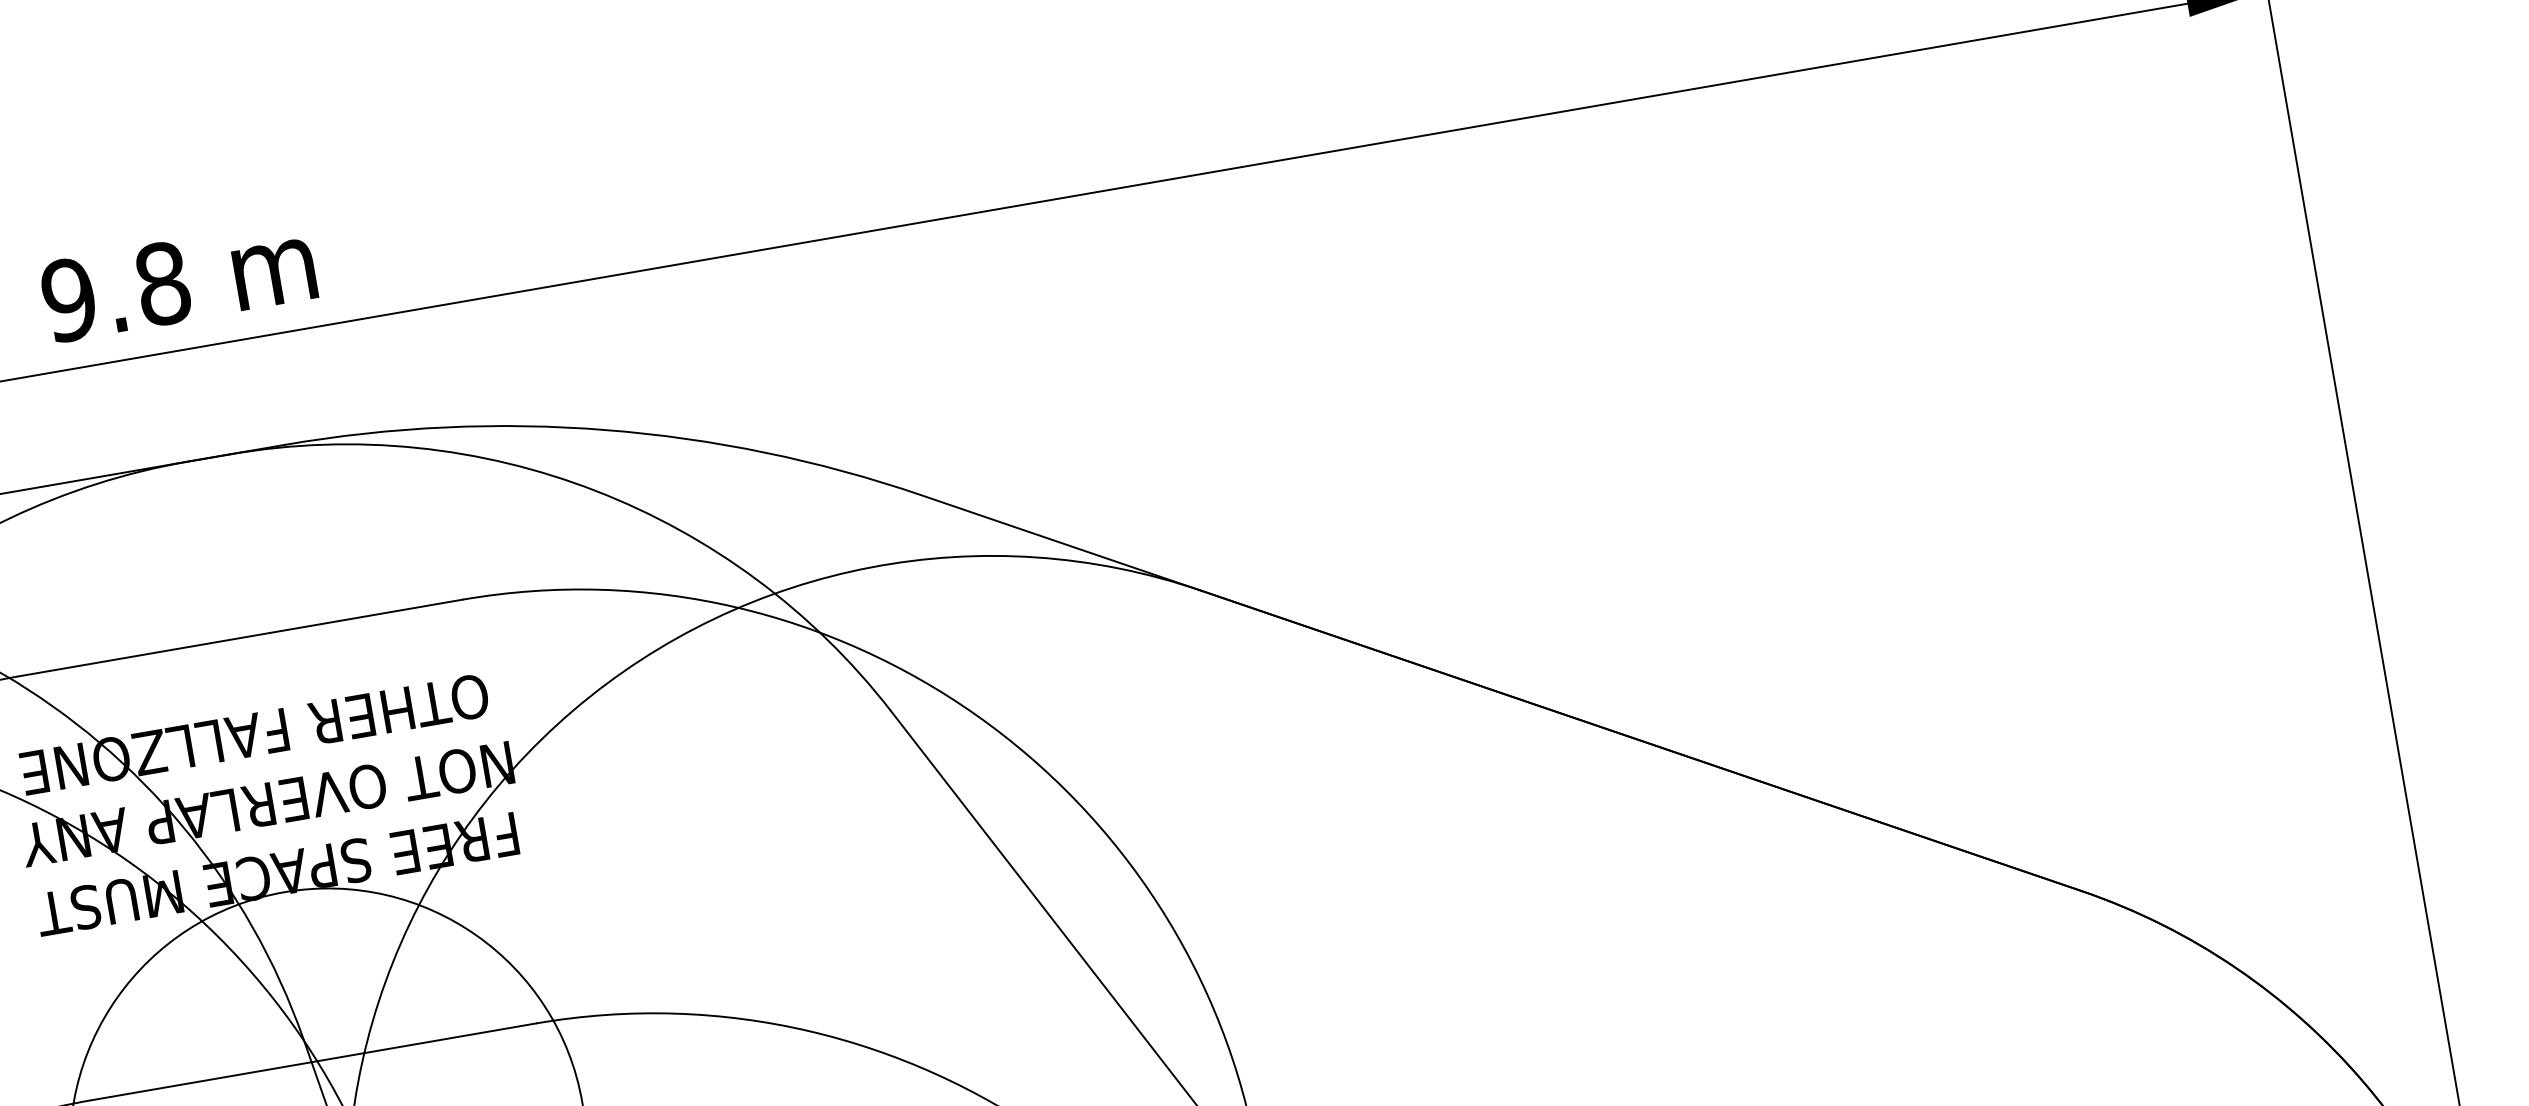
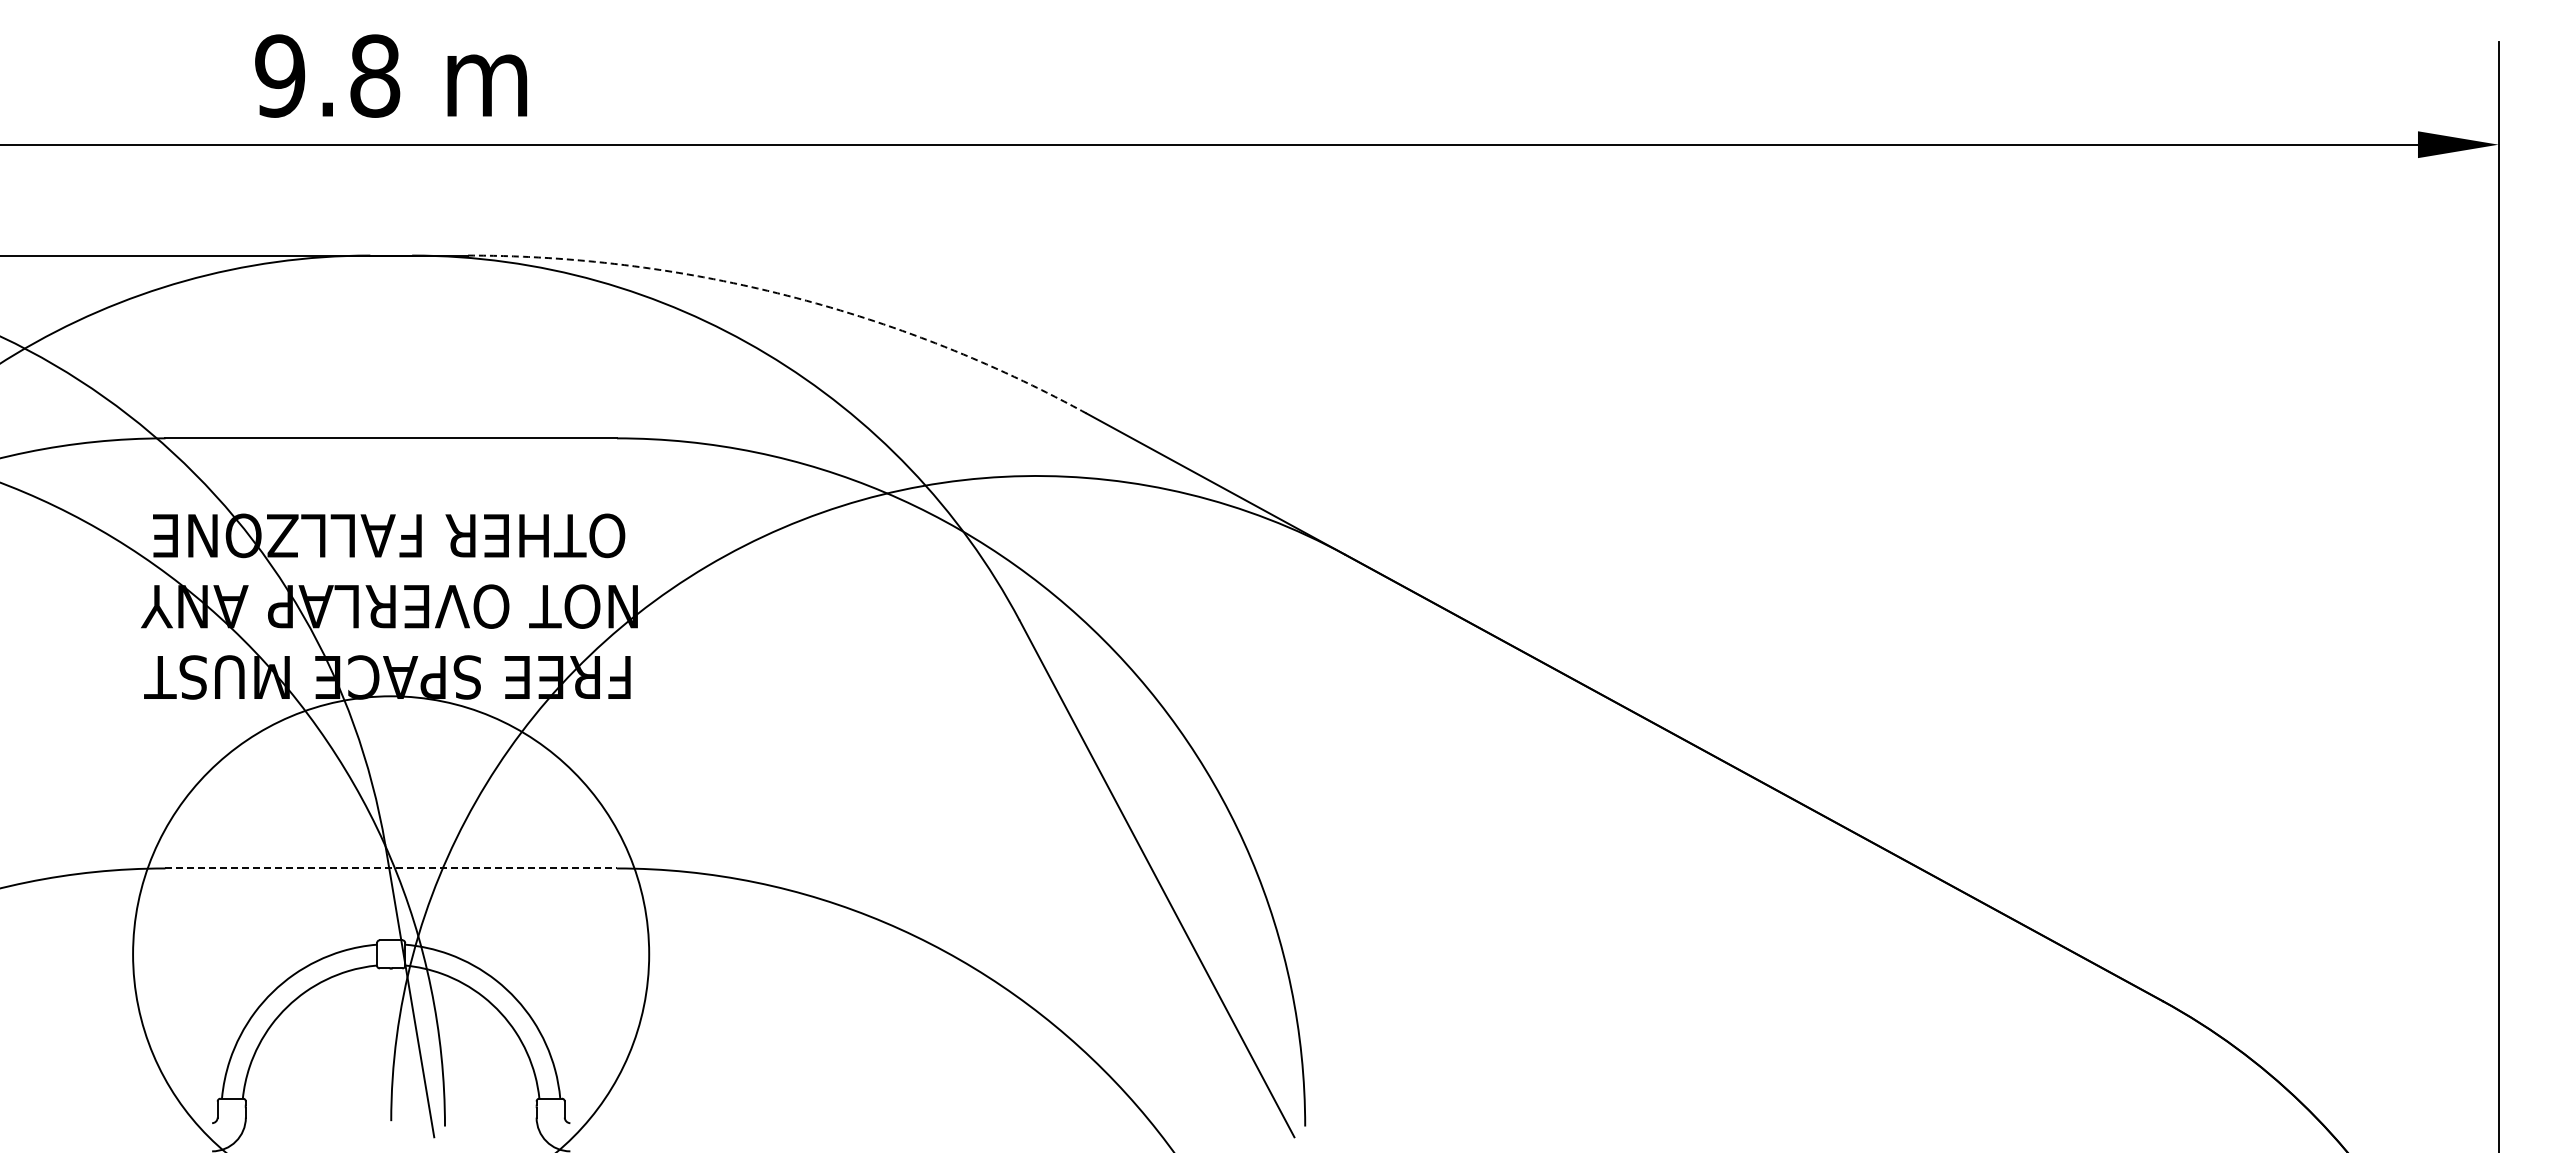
arc: (606, 429) -> (787, 295), solid -> dashed
line: (313, 1061) -> (391, 868), solid -> dashed

